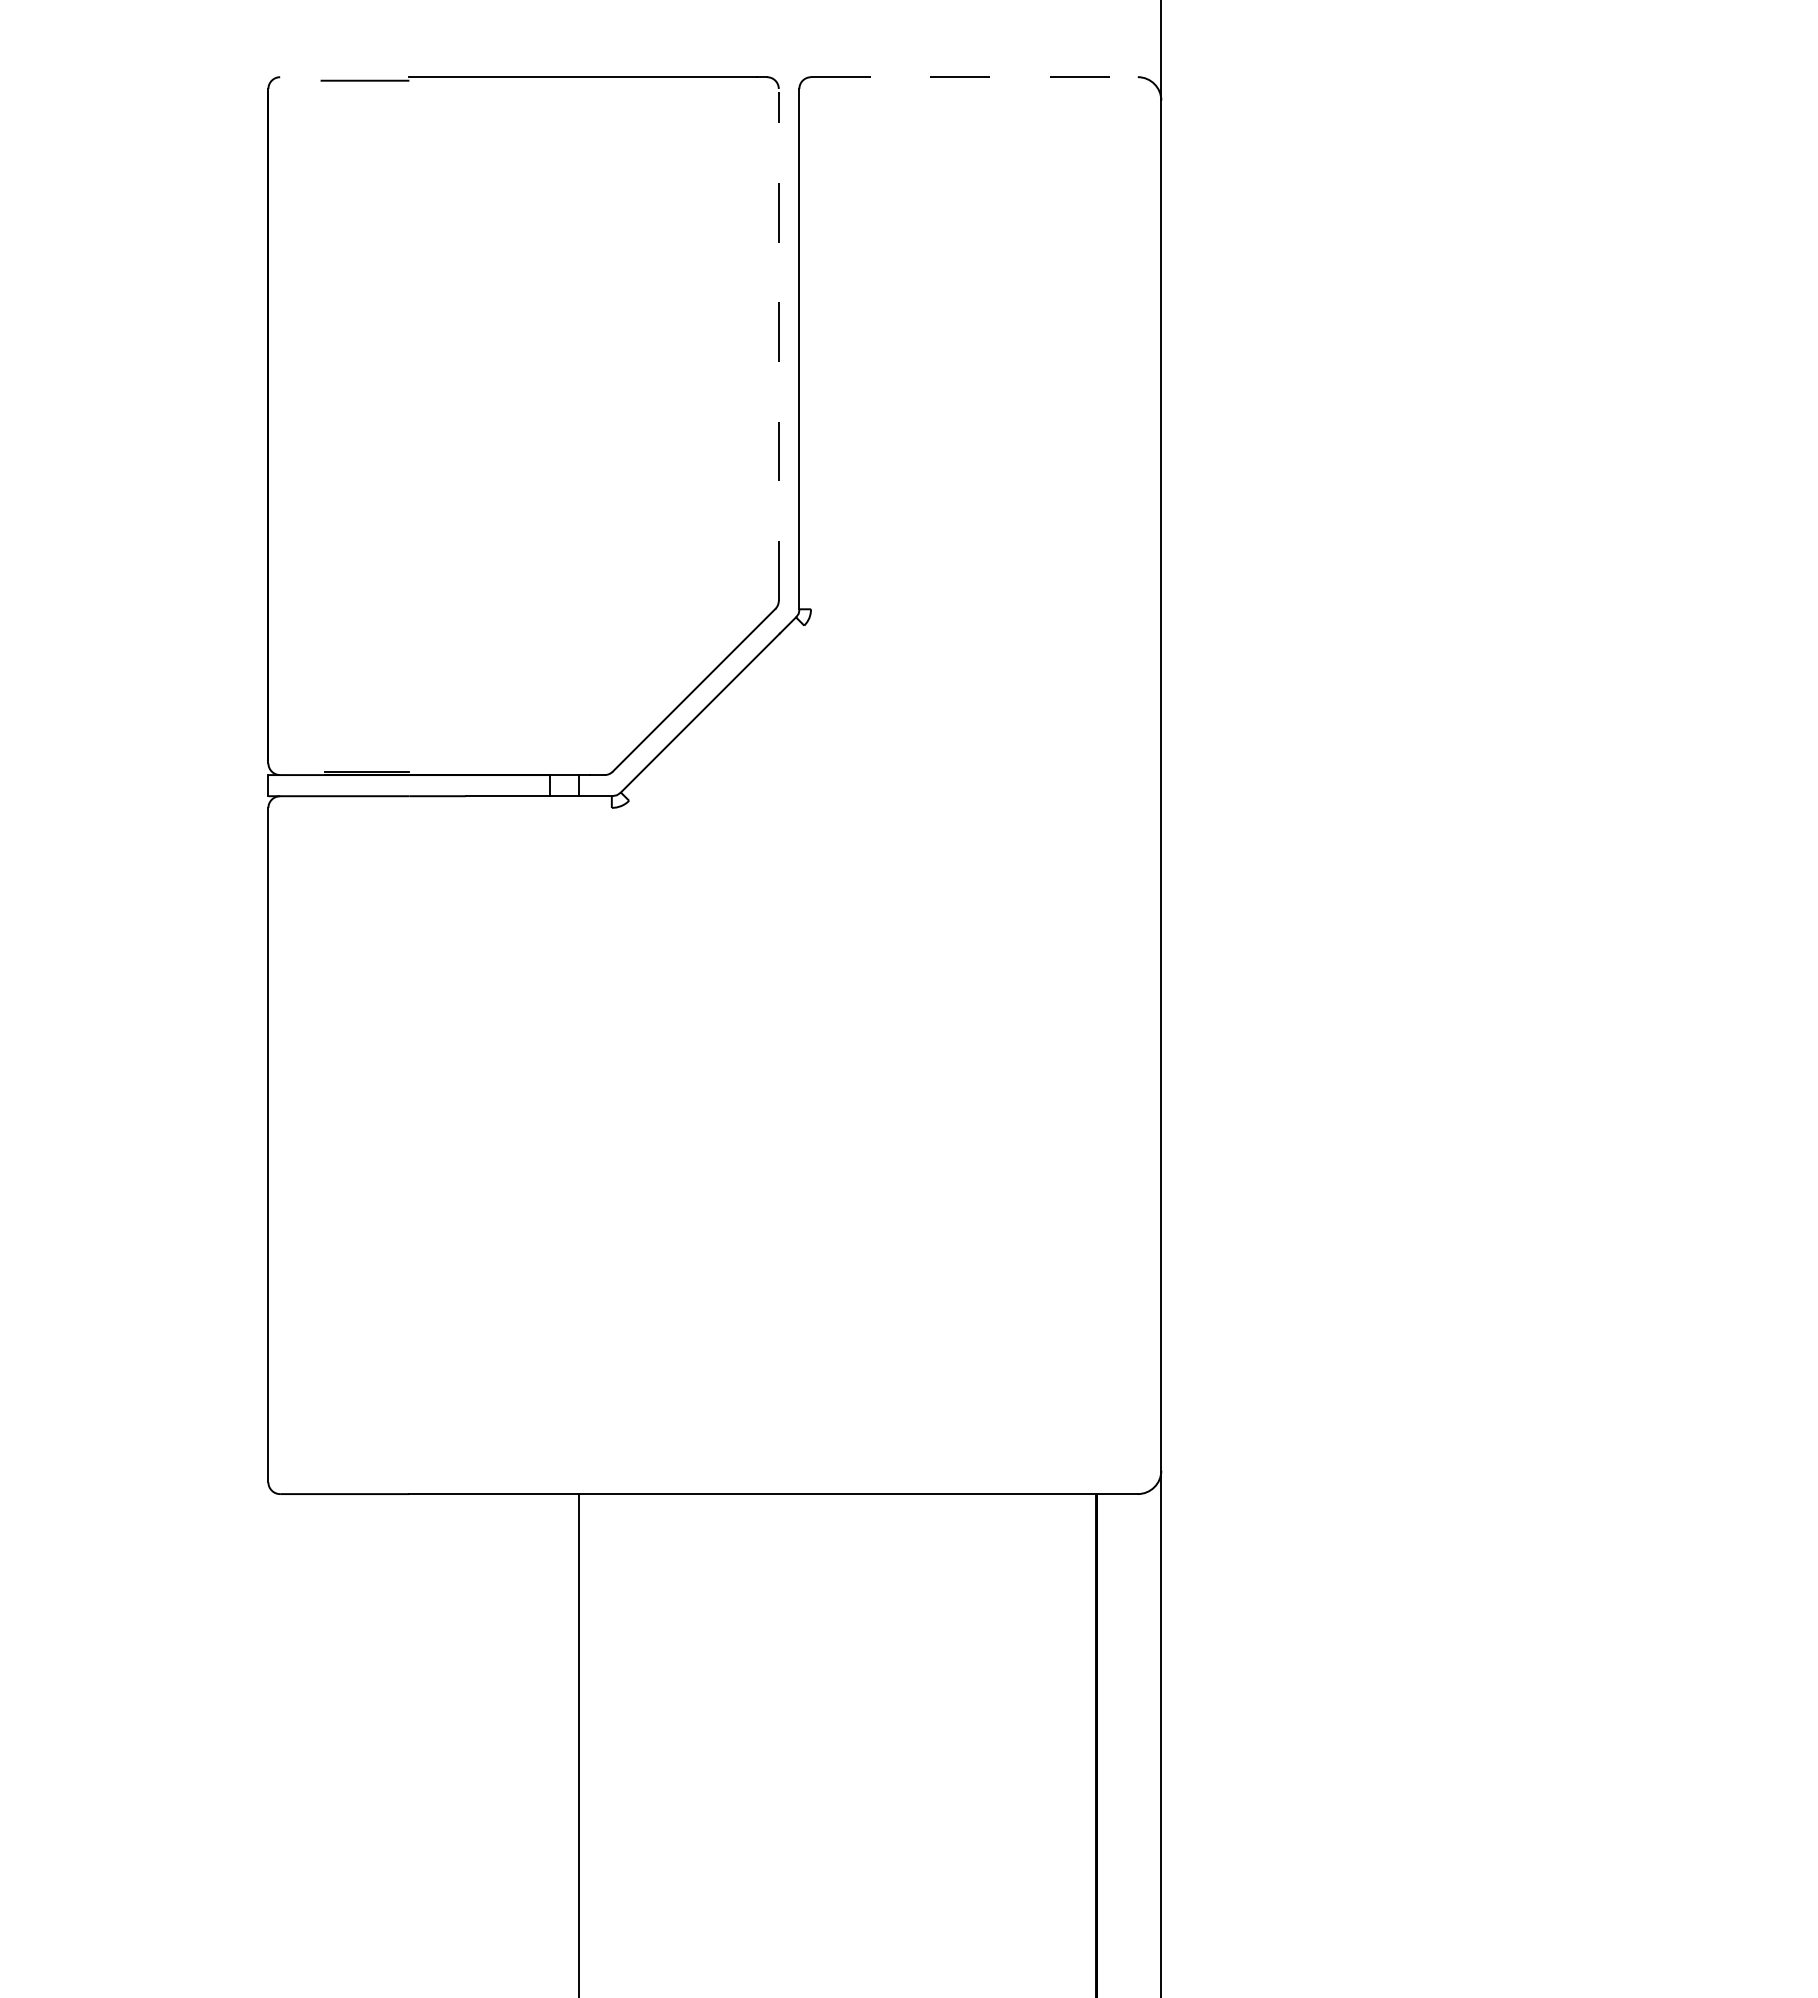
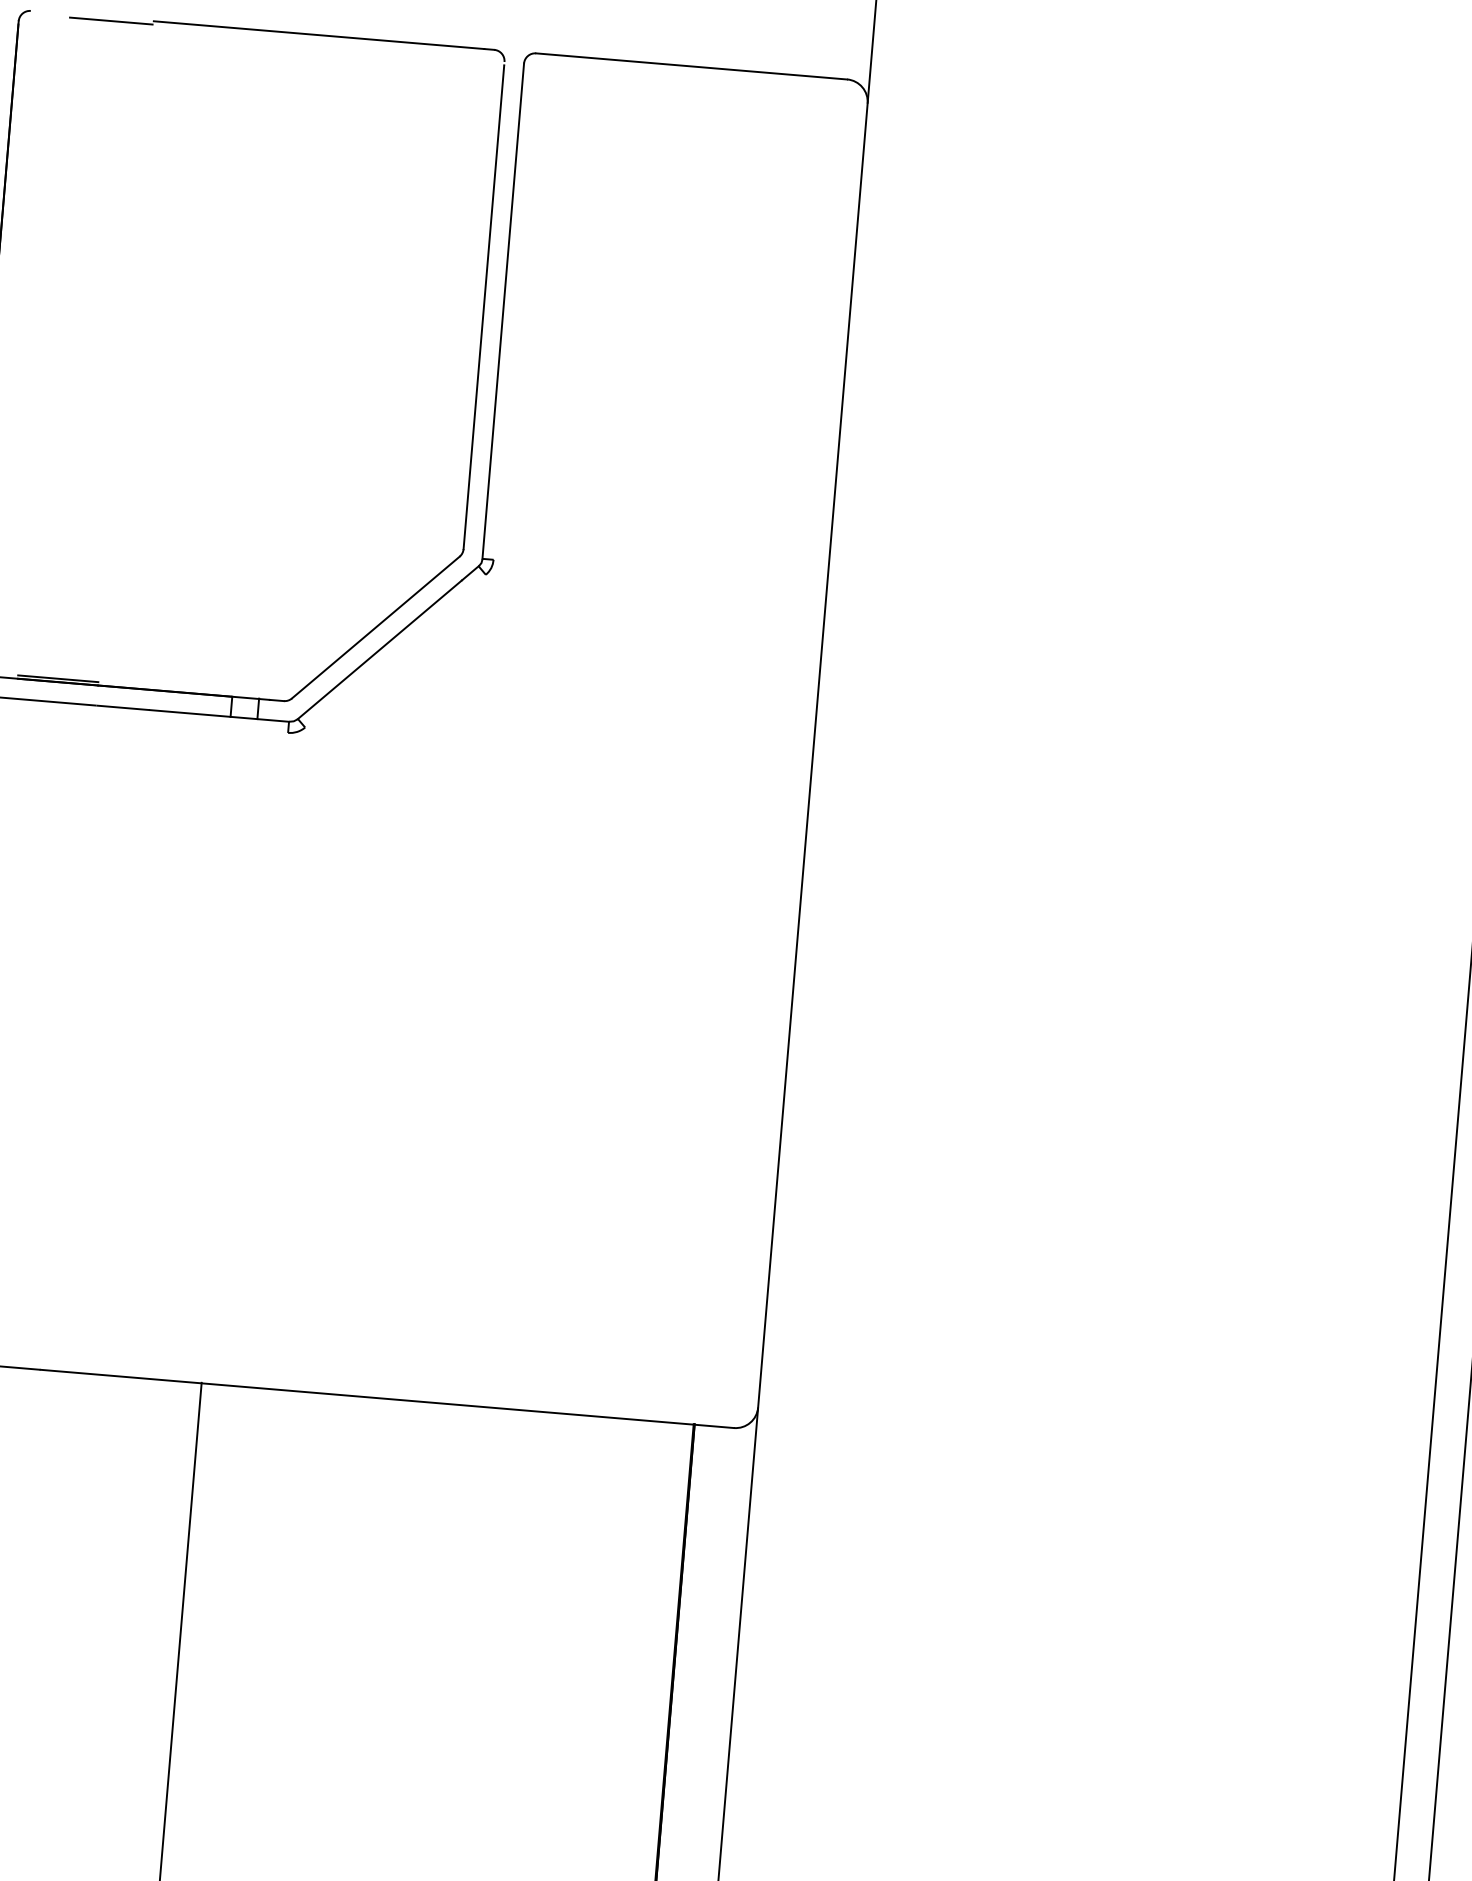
line: (974, 77) -> (691, 66), dashed -> solid
line: (778, 346) -> (483, 307), dashed -> solid

